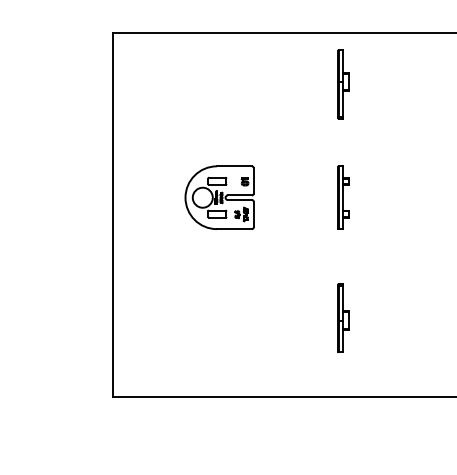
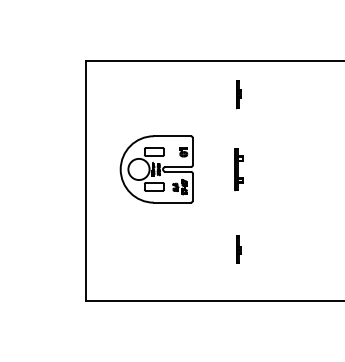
part: (343, 84) -> (238, 94), size x0.6
part: (219, 197) -> (156, 169), size x1.6
part: (343, 318) -> (238, 249), size x0.6

